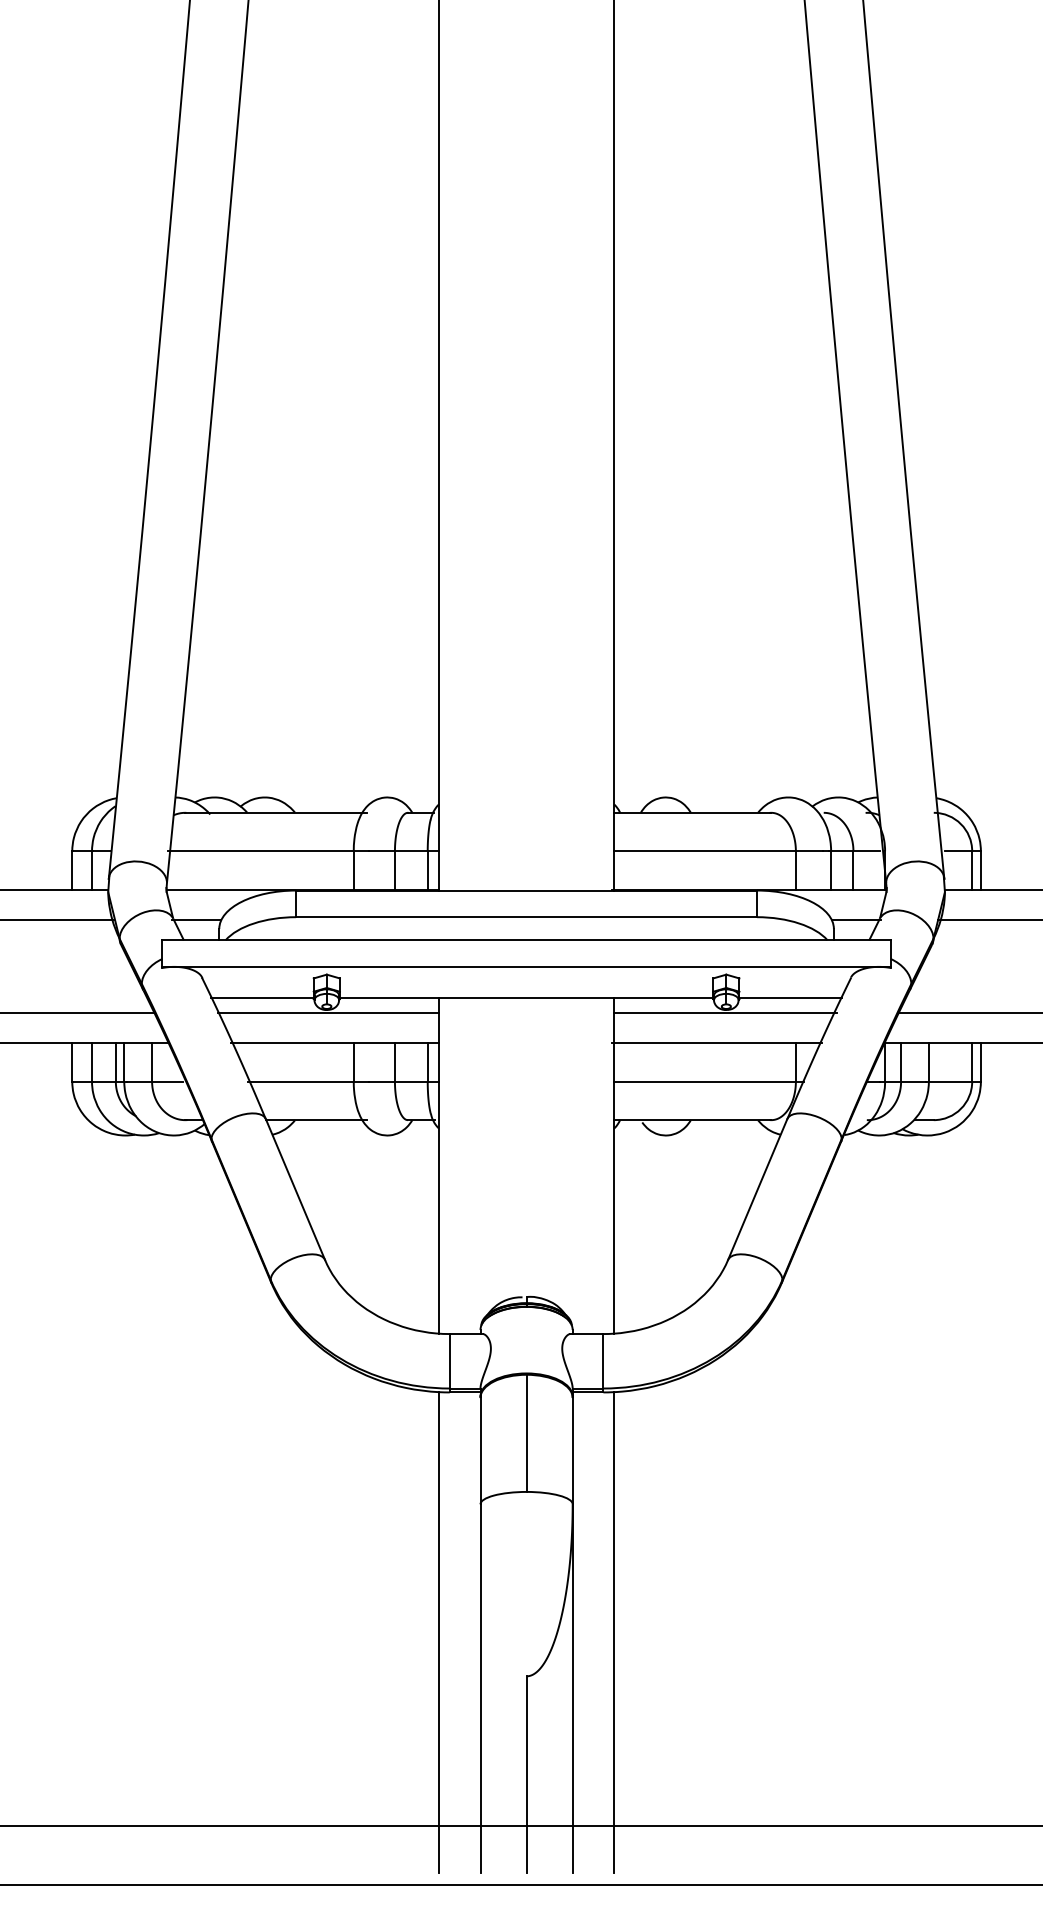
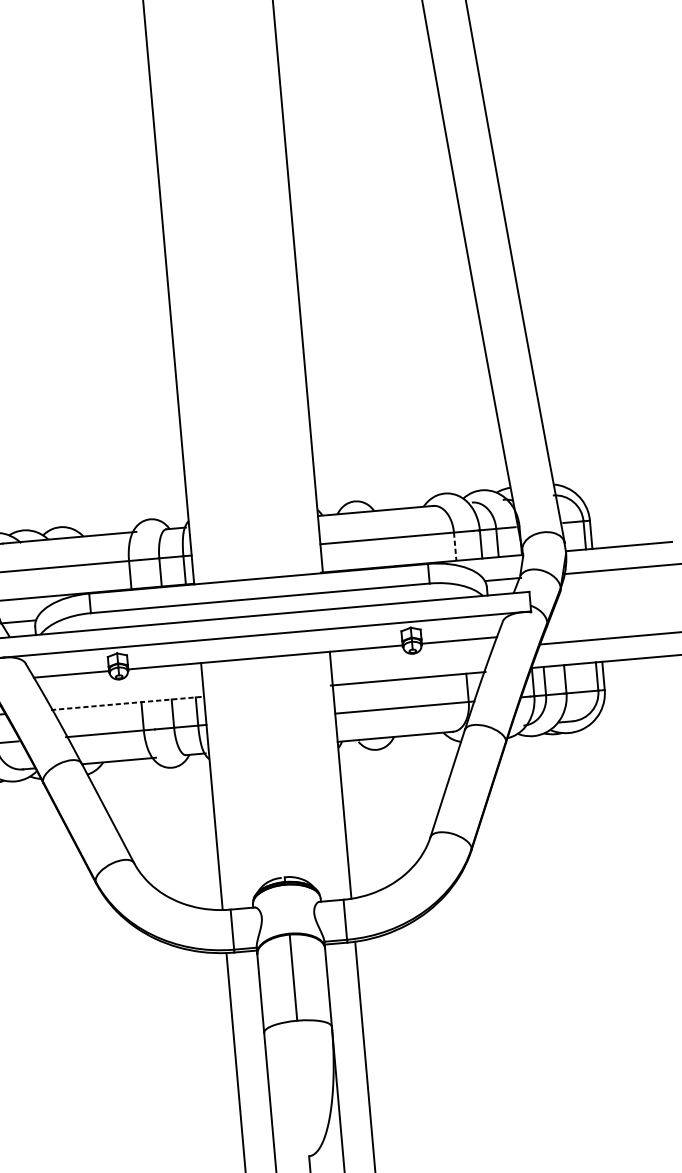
line: (795, 870) -> (454, 546), solid -> dashed
line: (328, 1012) -> (120, 681), removed
line: (725, 1012) -> (412, 655), removed
line: (335, 1043) -> (127, 703), solid -> dashed

